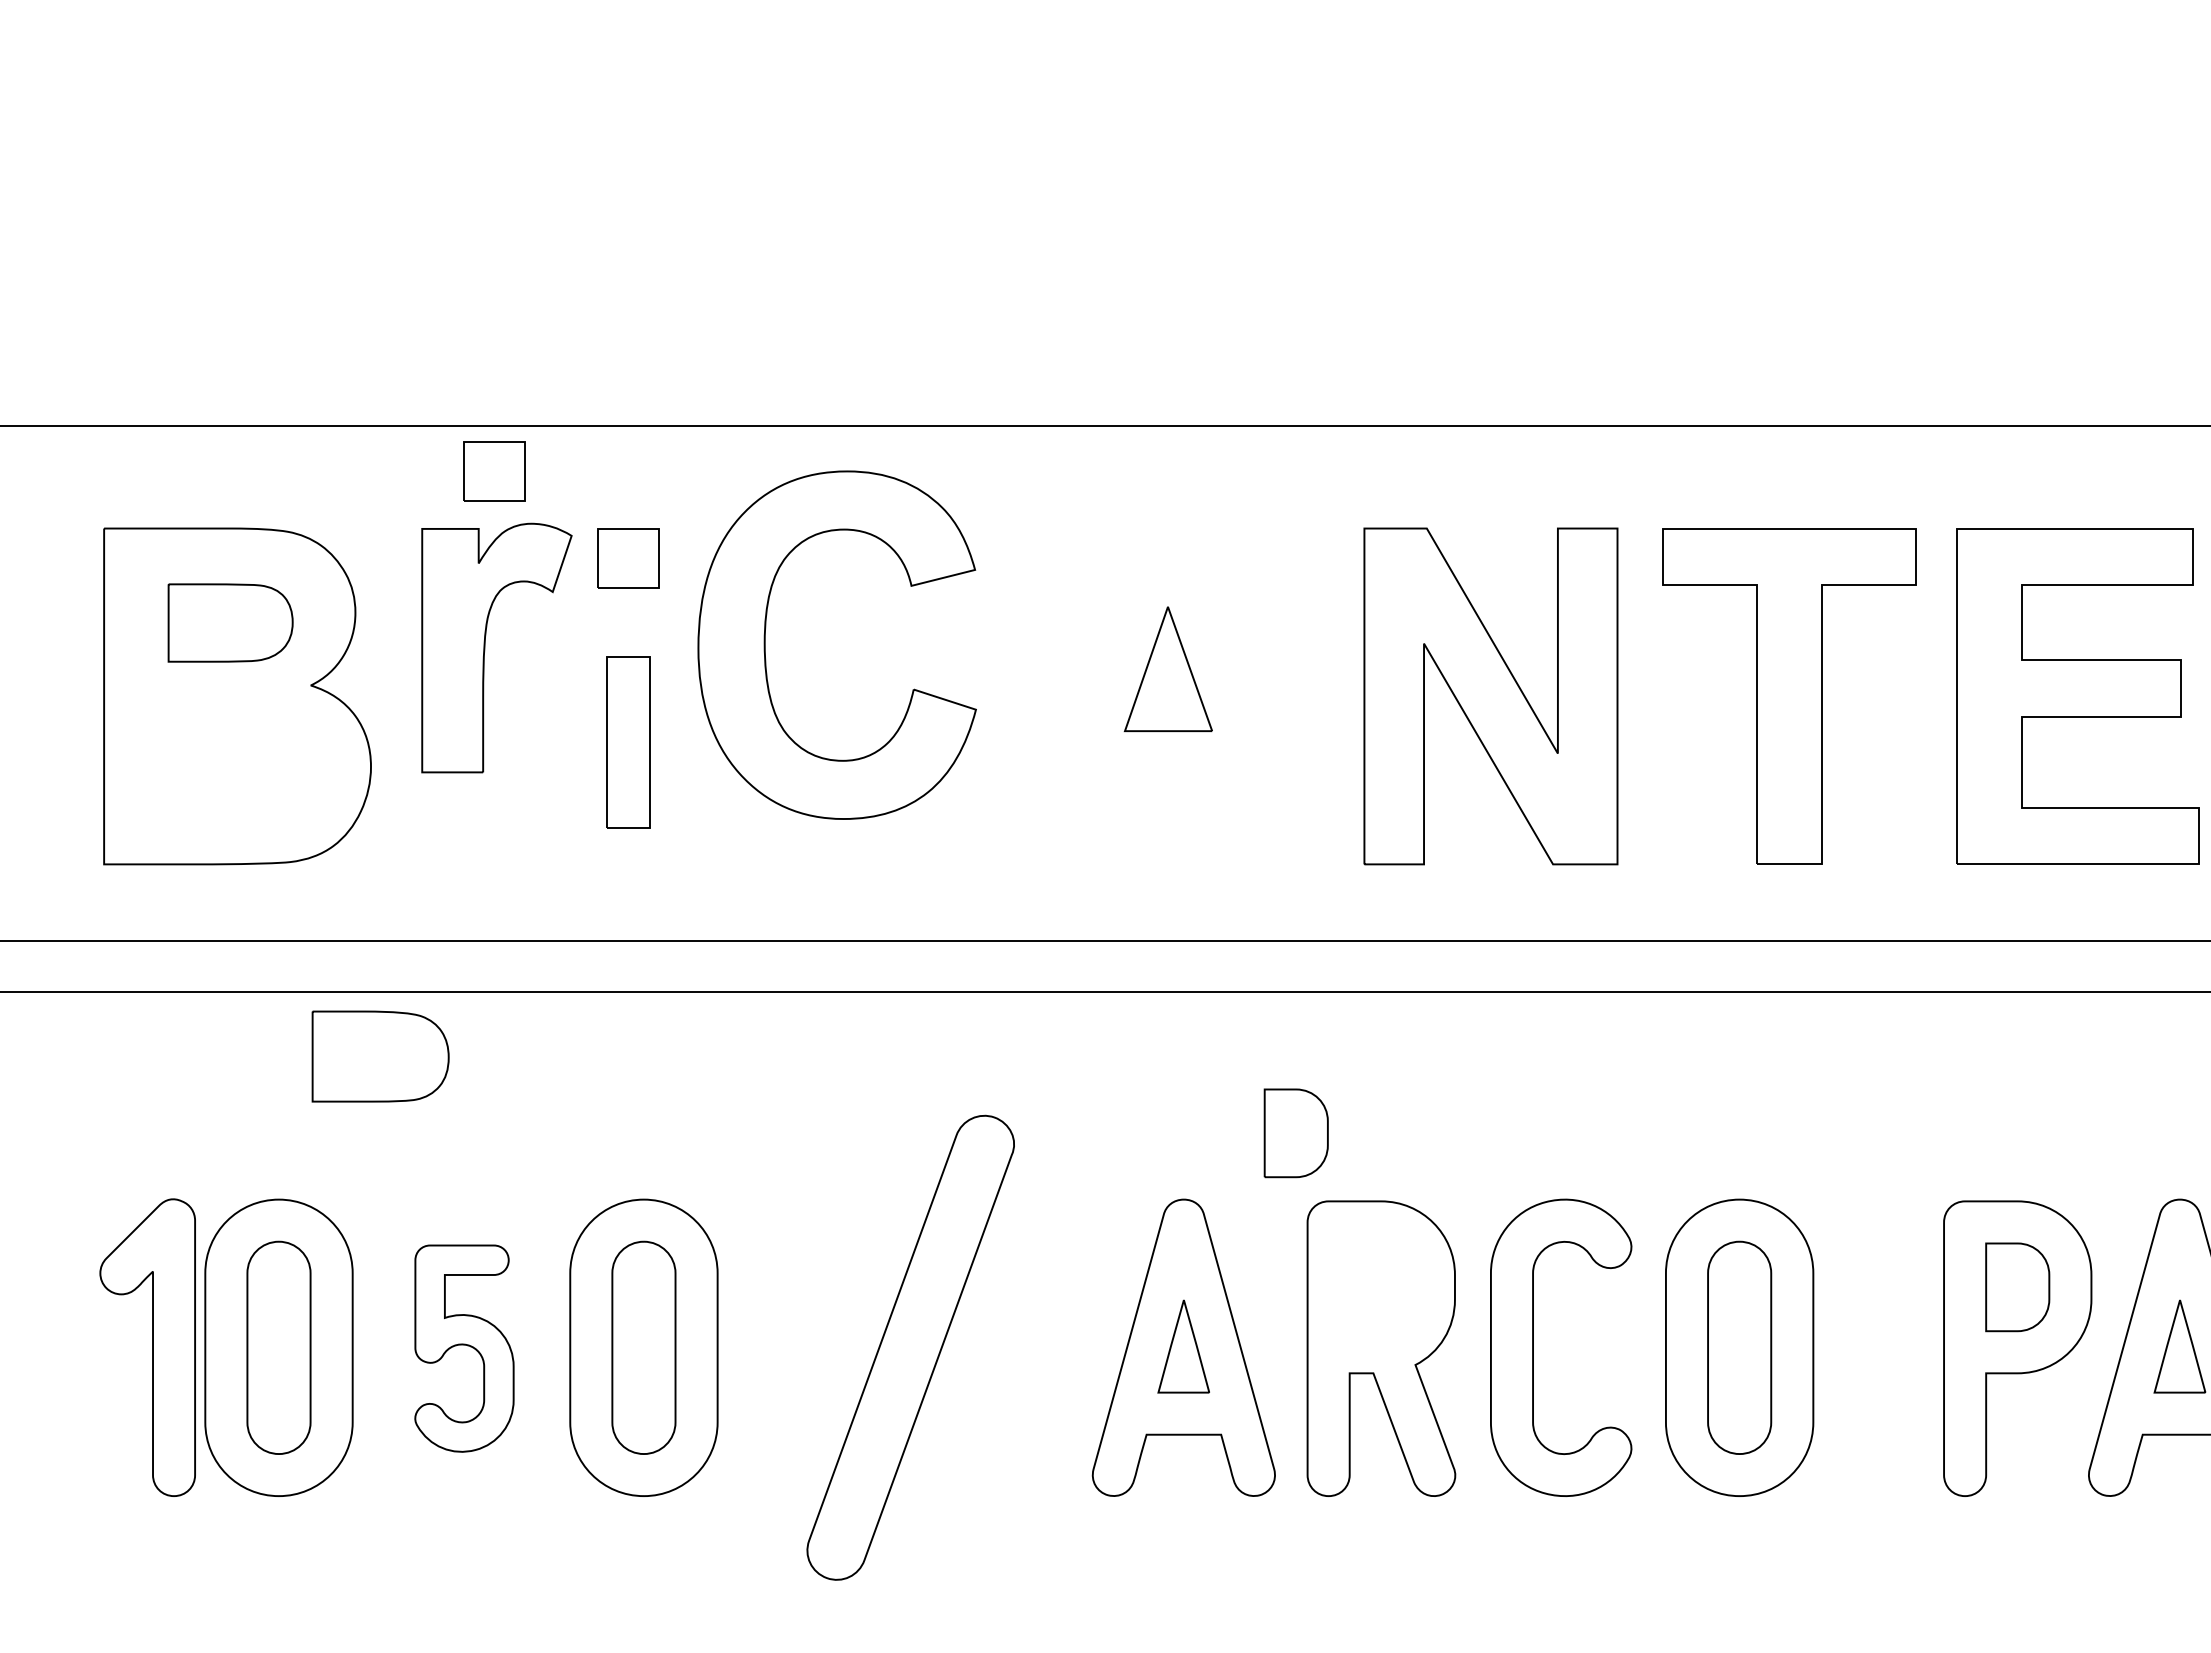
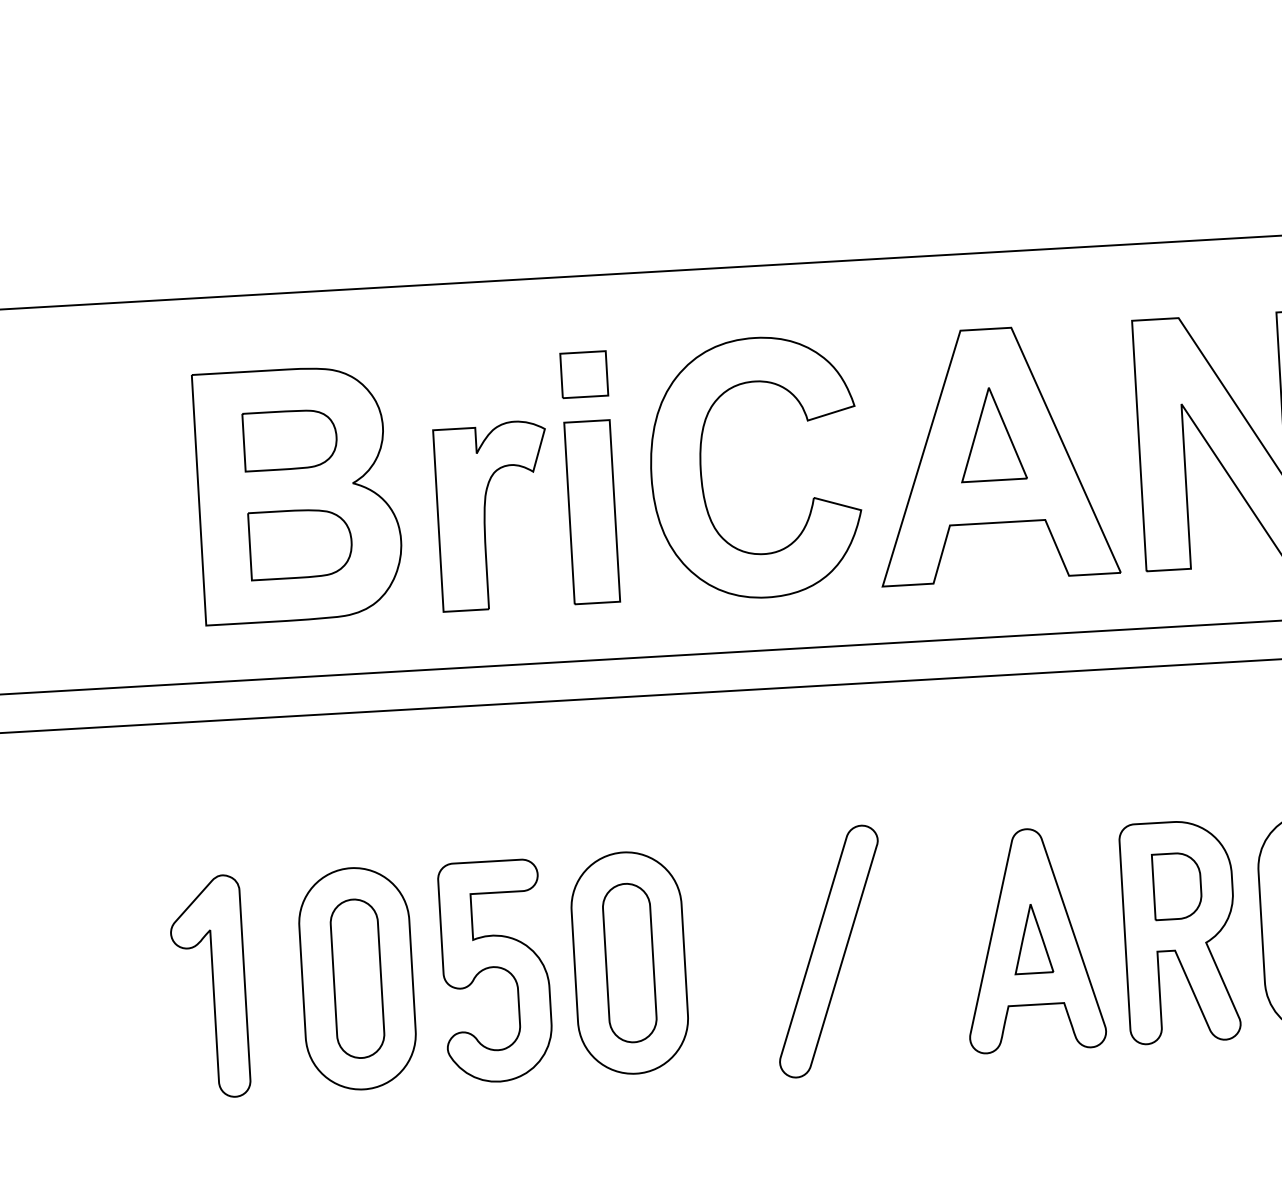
part: (494, 471) -> (480, 315), removed
part: (765, 644) -> (701, 470), moved
part: (485, 647) -> (485, 516), moved
part: (1169, 696) -> (993, 454), added
part: (628, 742) -> (592, 512), size x1.43
part: (380, 1056) -> (300, 543), moved
part: (1295, 1133) -> (1176, 886), moved
part: (147, 1347) -> (209, 987), moved
part: (910, 1347) -> (828, 951), size x0.71
part: (464, 1348) -> (495, 971), size x1.43

